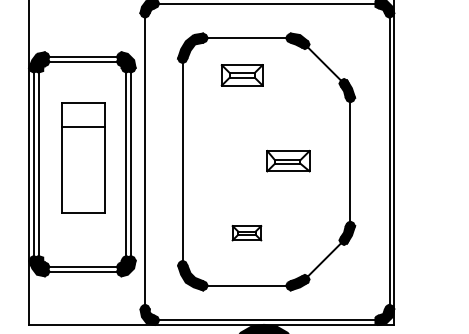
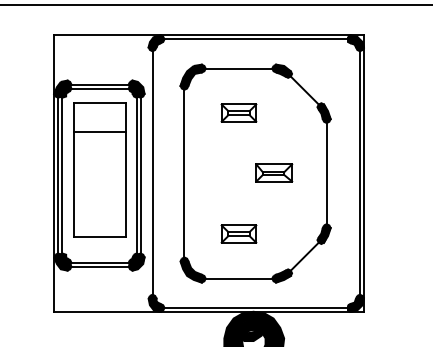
part: (241, 74) -> (238, 112), moved
part: (82, 157) -> (99, 169), size x1.43
part: (246, 232) -> (238, 233), size x1.43

